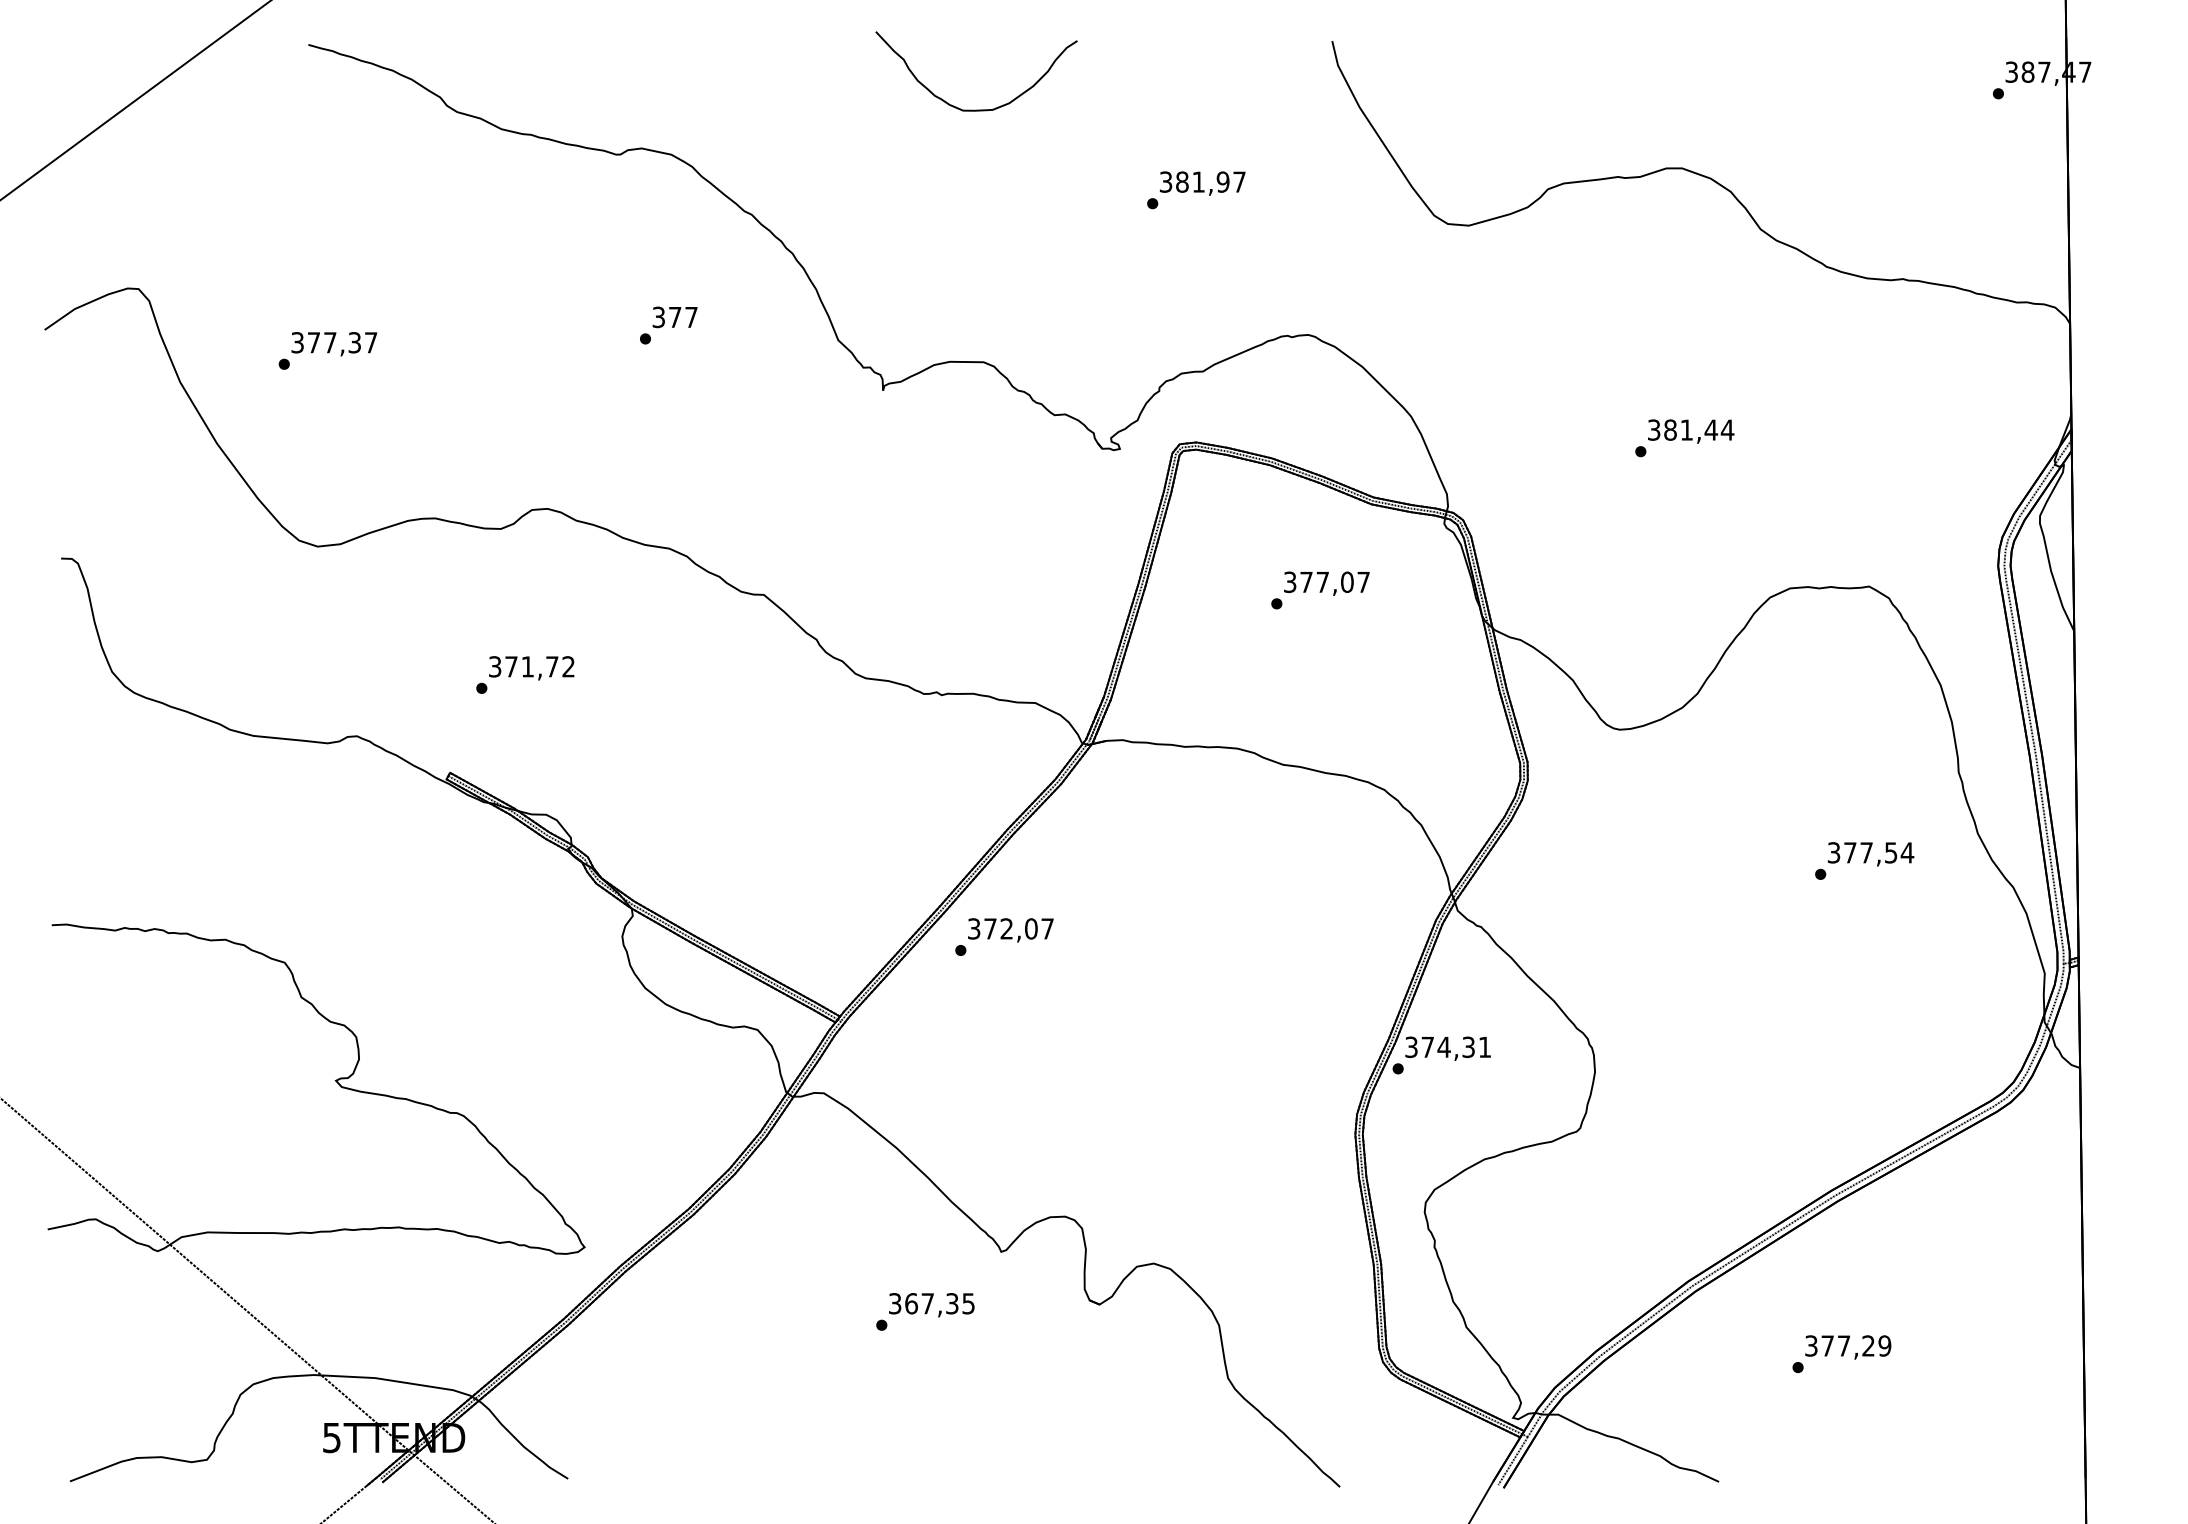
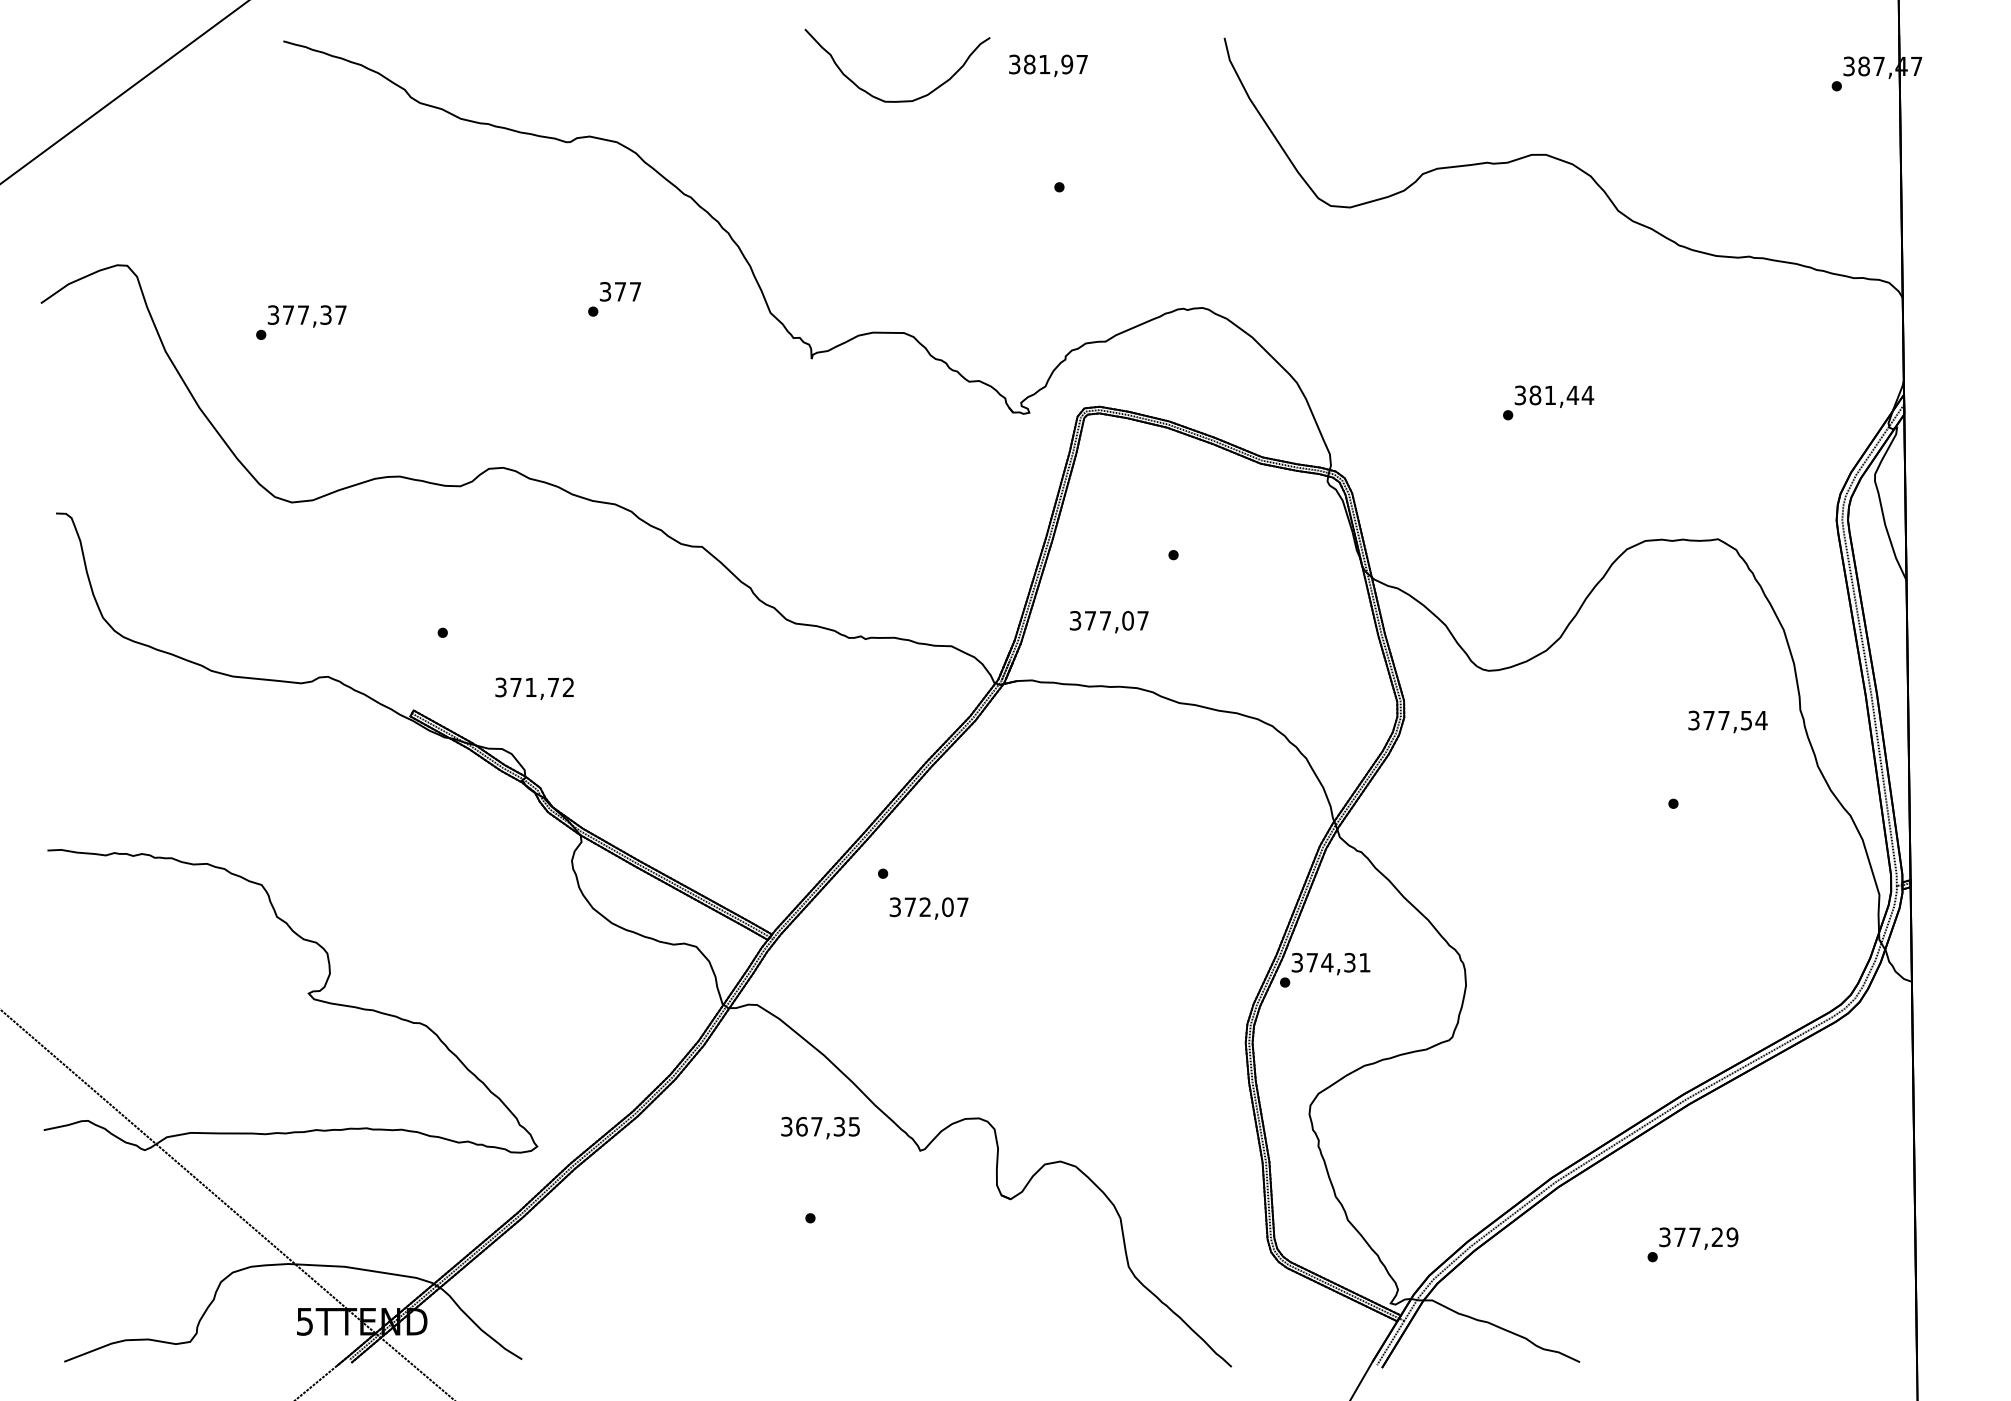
text: (1202, 183) -> (1048, 65), moved
text: (1326, 583) -> (1108, 621), moved
text: (531, 668) -> (534, 689), moved
text: (1870, 854) -> (1727, 722), moved
text: (1010, 930) -> (928, 908), moved
text: (931, 1305) -> (820, 1128), moved

